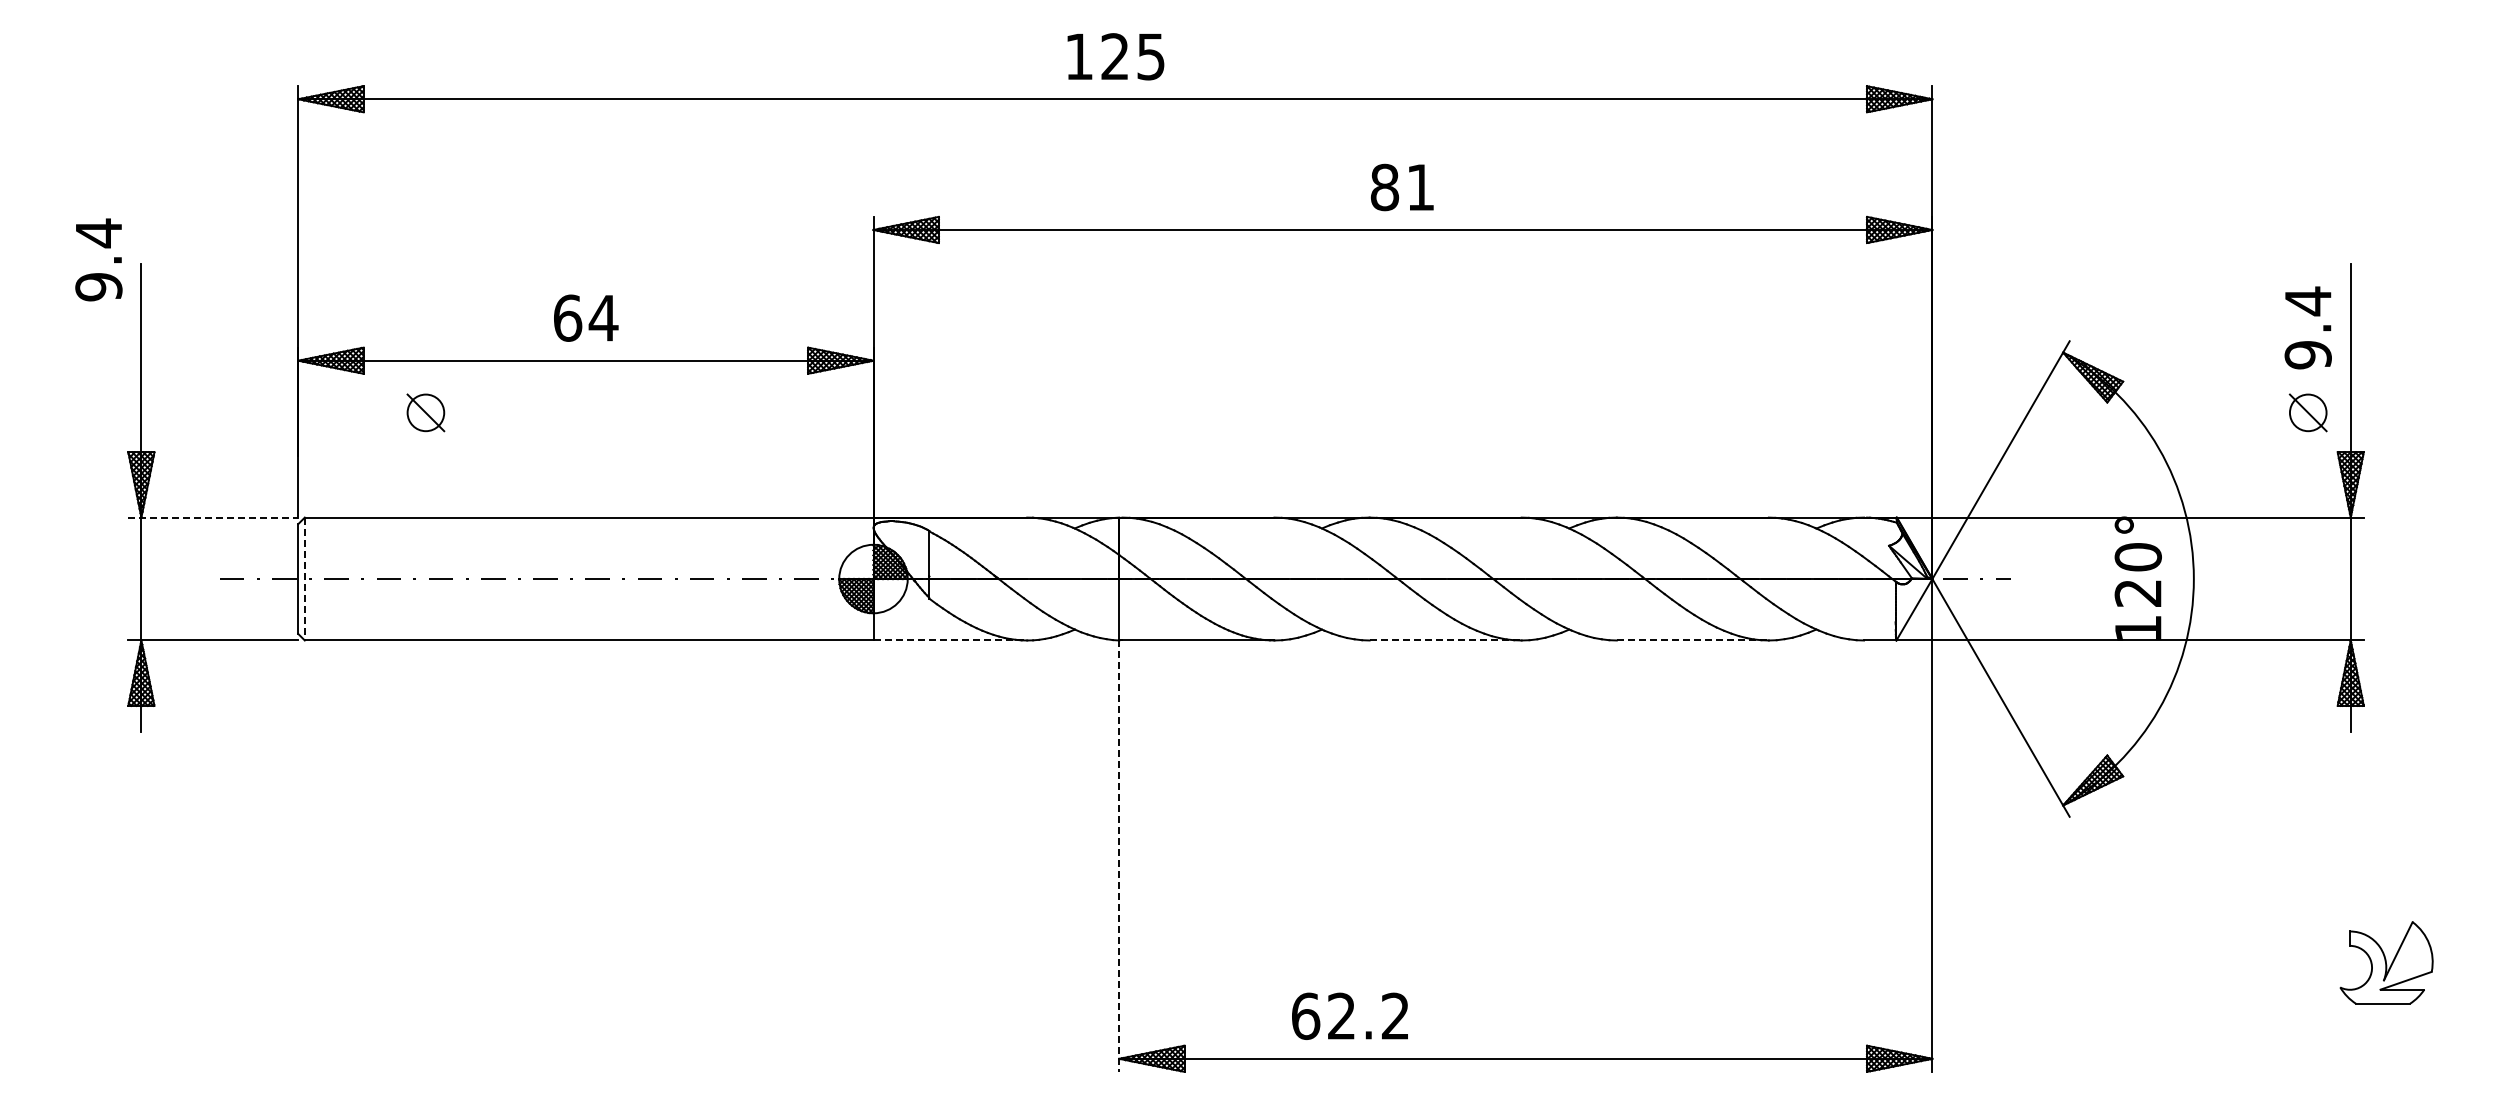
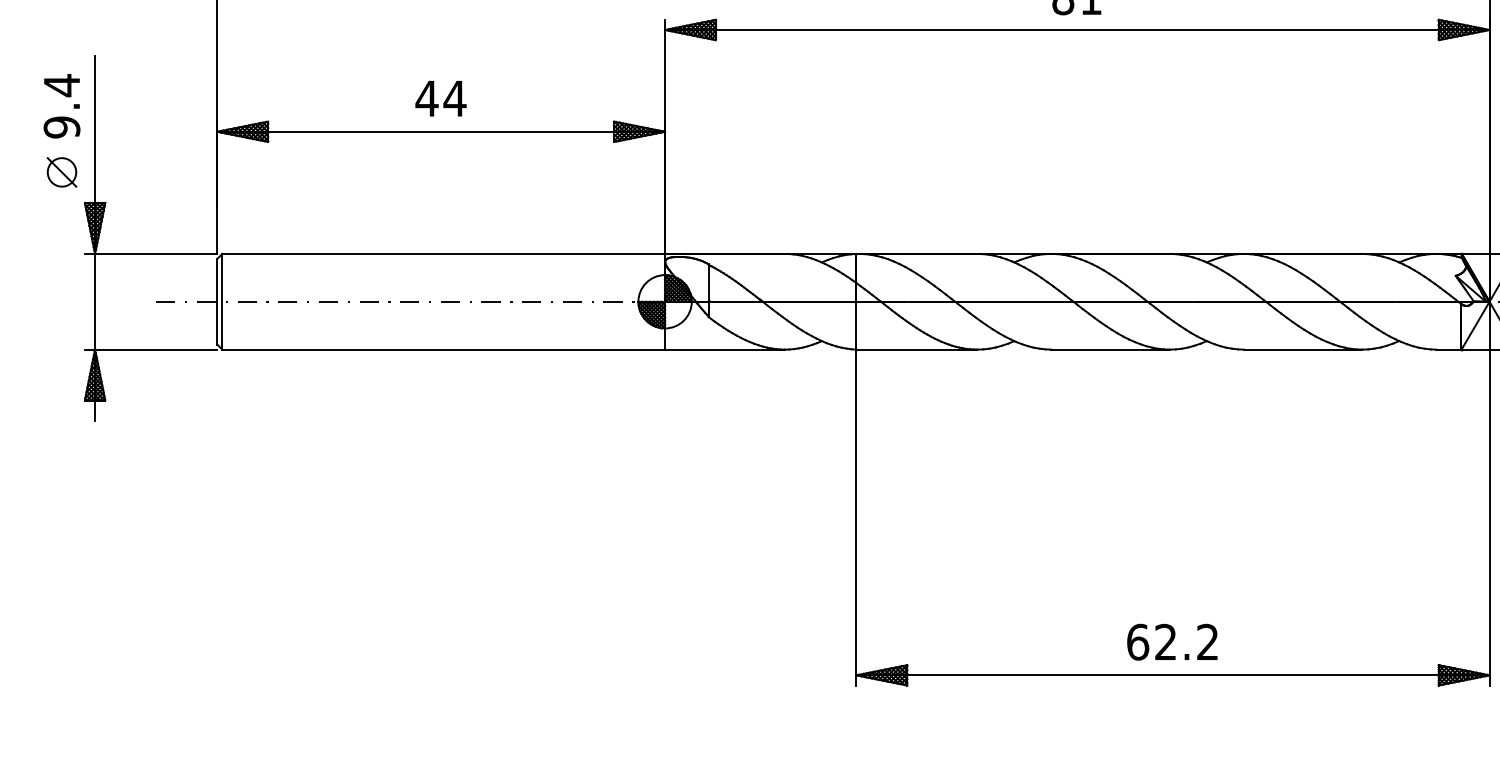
text: (98, 259) -> (61, 105), moved
text: (567, 317) -> (426, 98), 64 -> 44
part: (425, 412) -> (61, 172), moved
line: (213, 517) -> (151, 253), dashed -> solid
line: (304, 579) -> (222, 302), dashed -> solid
line: (950, 640) -> (725, 349), dashed -> solid
line: (1446, 640) -> (1111, 349), dashed -> solid
line: (1693, 640) -> (1303, 349), dashed -> solid
line: (1119, 856) -> (856, 517), dashed -> solid
text: (1349, 1015) -> (1171, 641), moved

